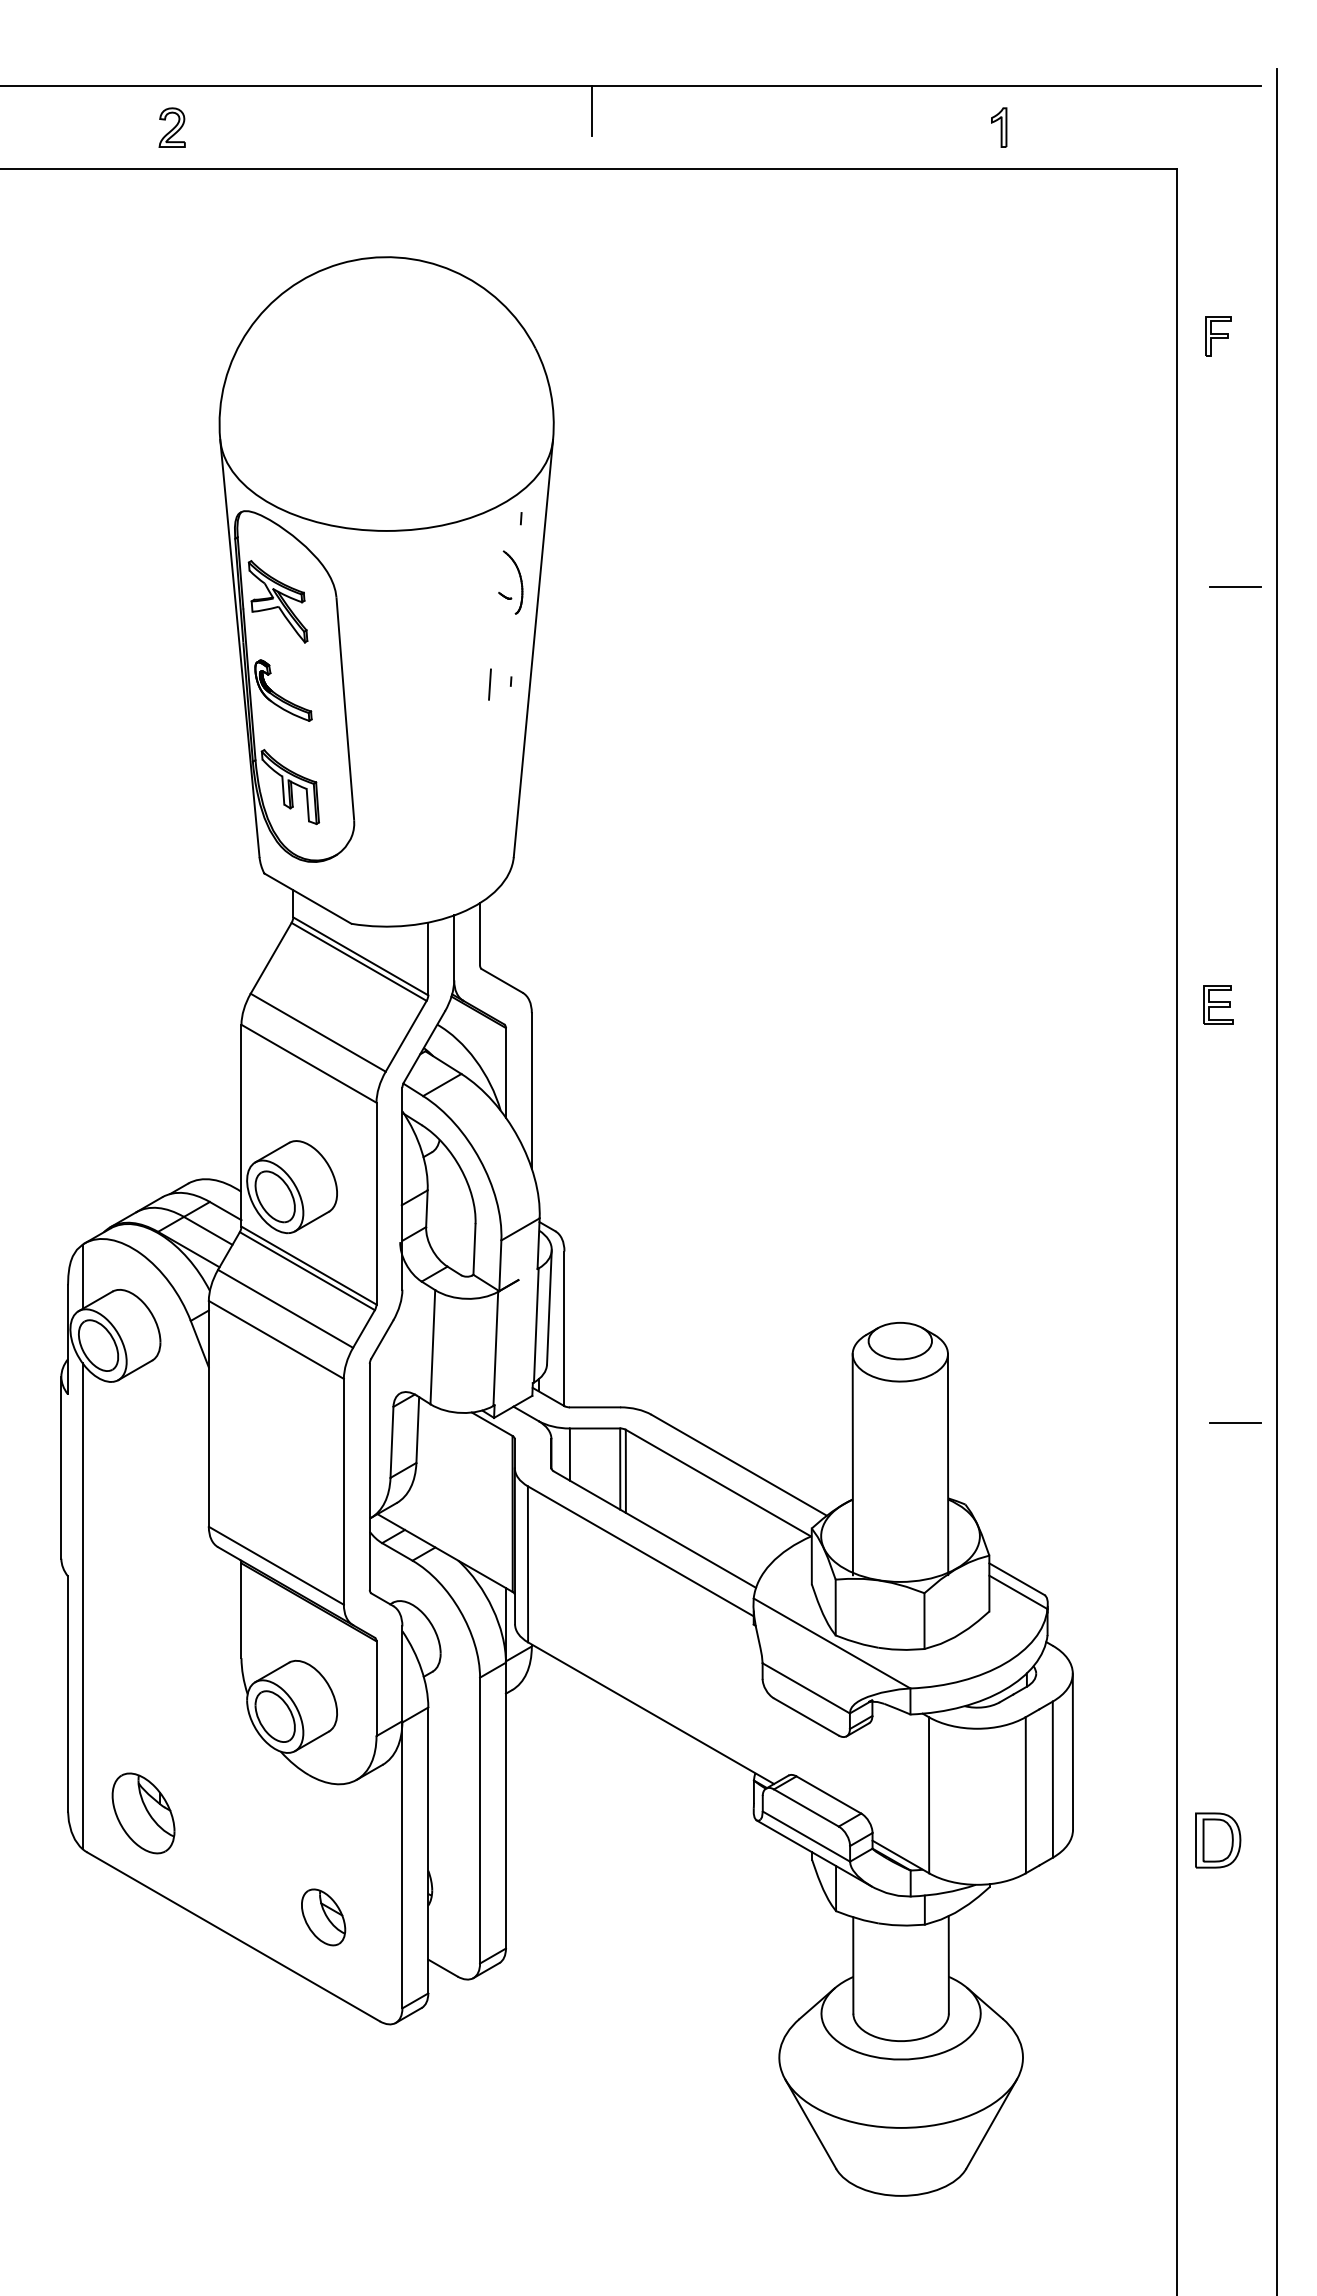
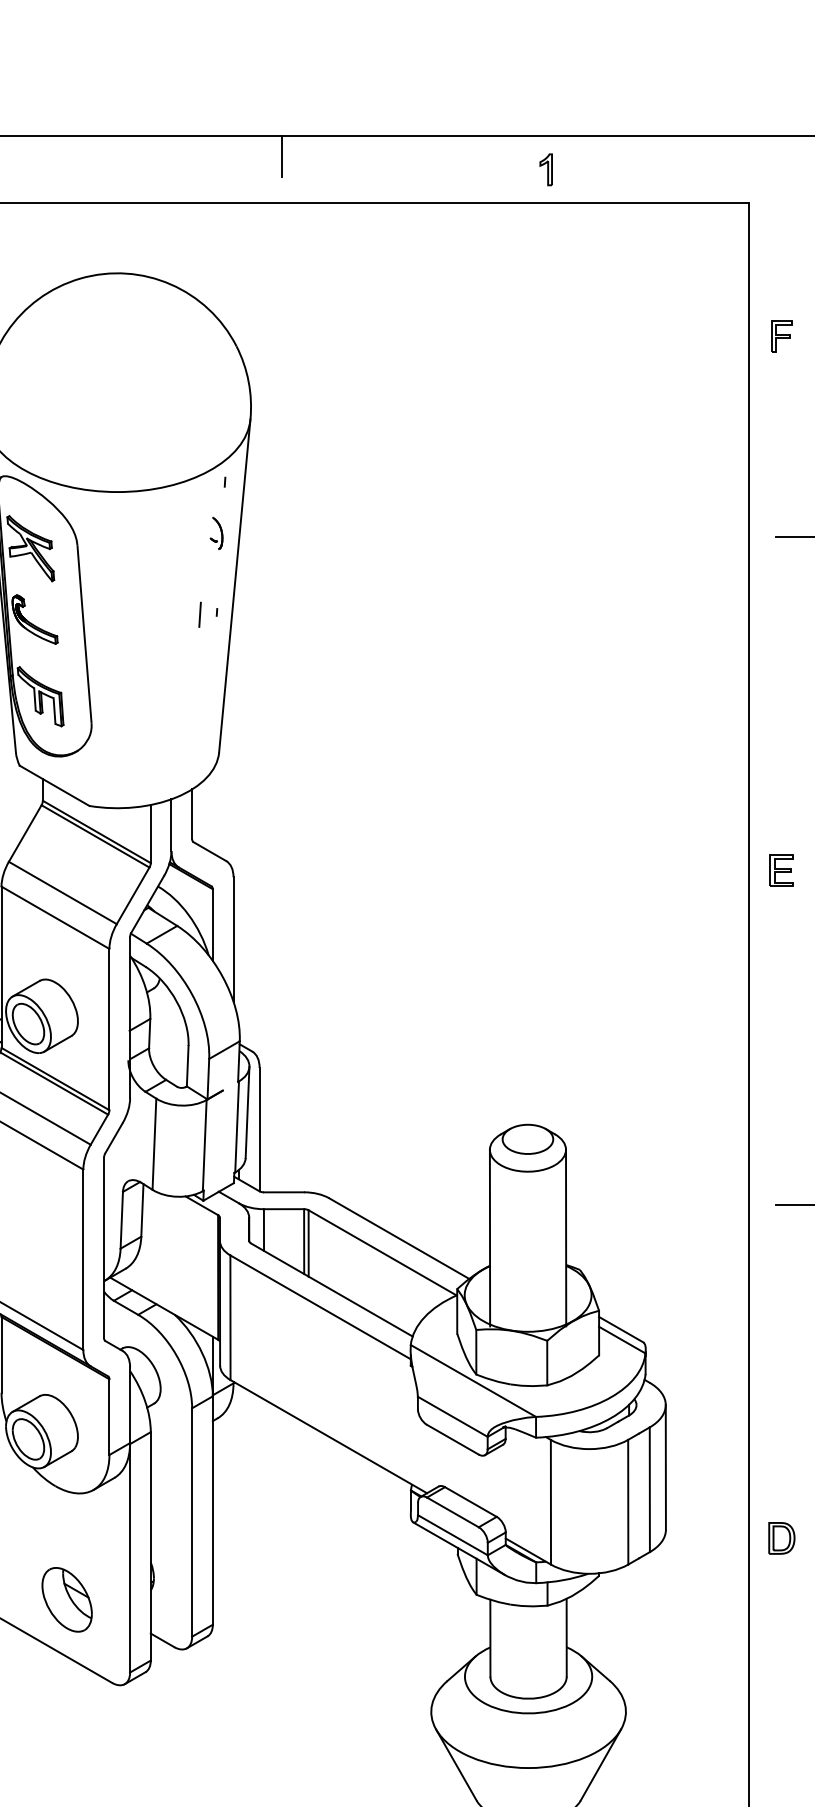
part: (999, 127) -> (546, 169), moved
part: (510, 582) -> (216, 533), size x0.62
part: (1217, 1840) -> (781, 1538), size x0.71
part: (323, 1917) -> (67, 1599), size x1.43

